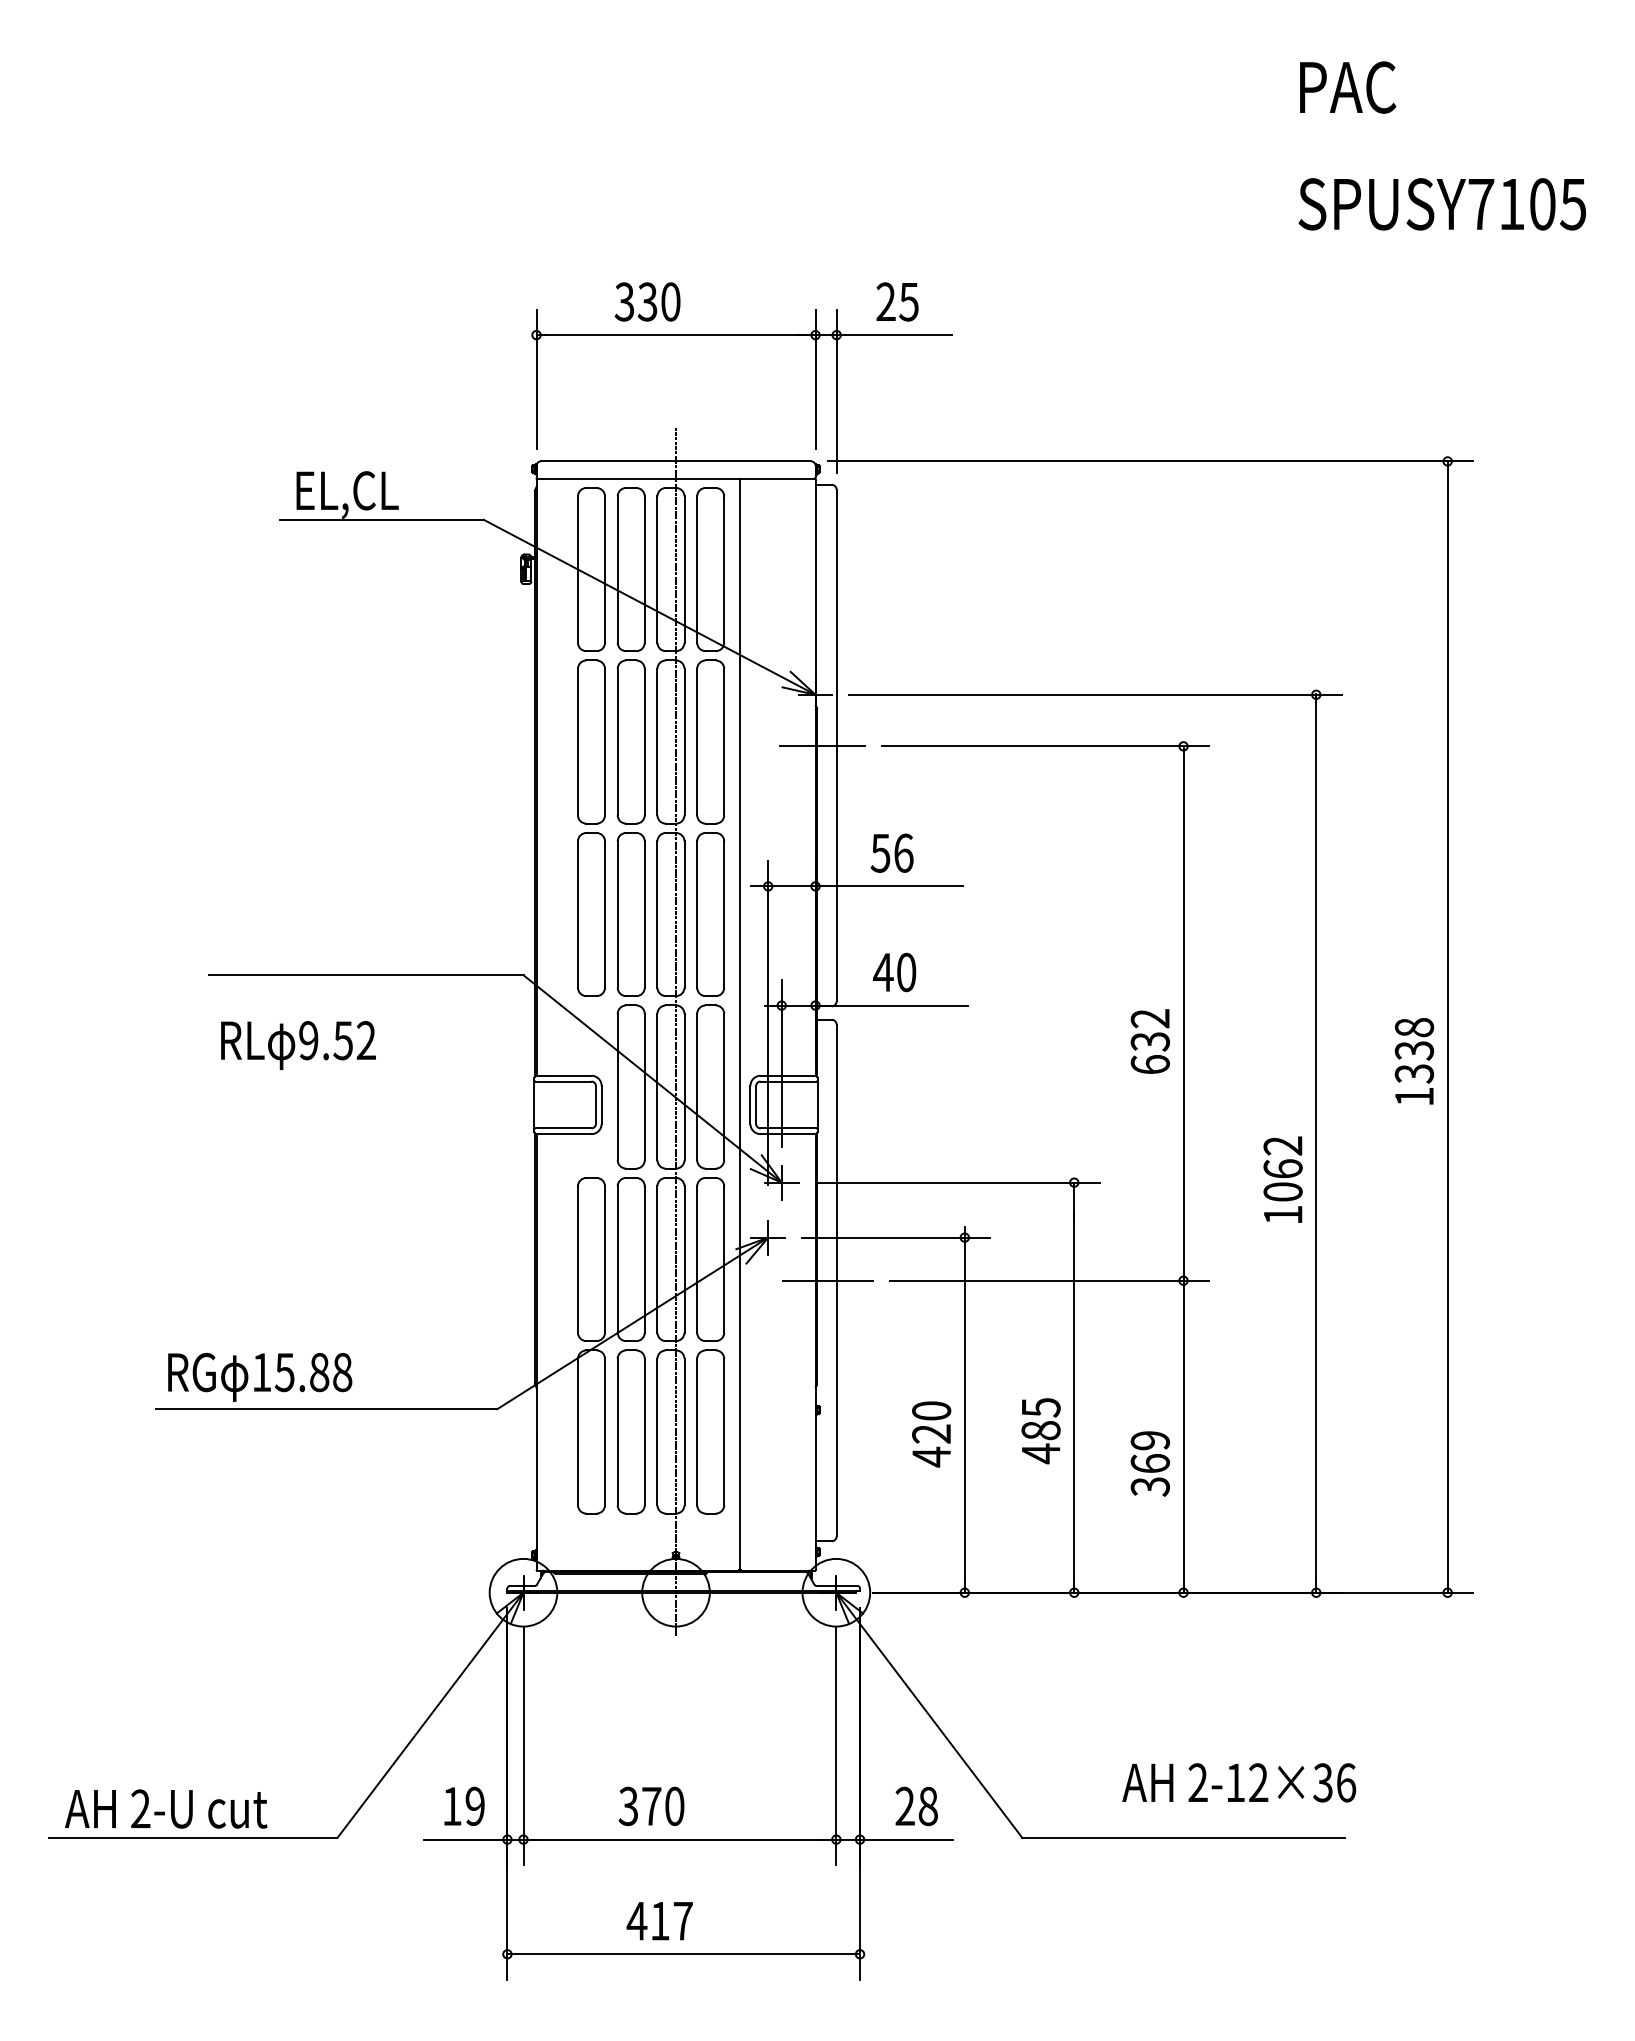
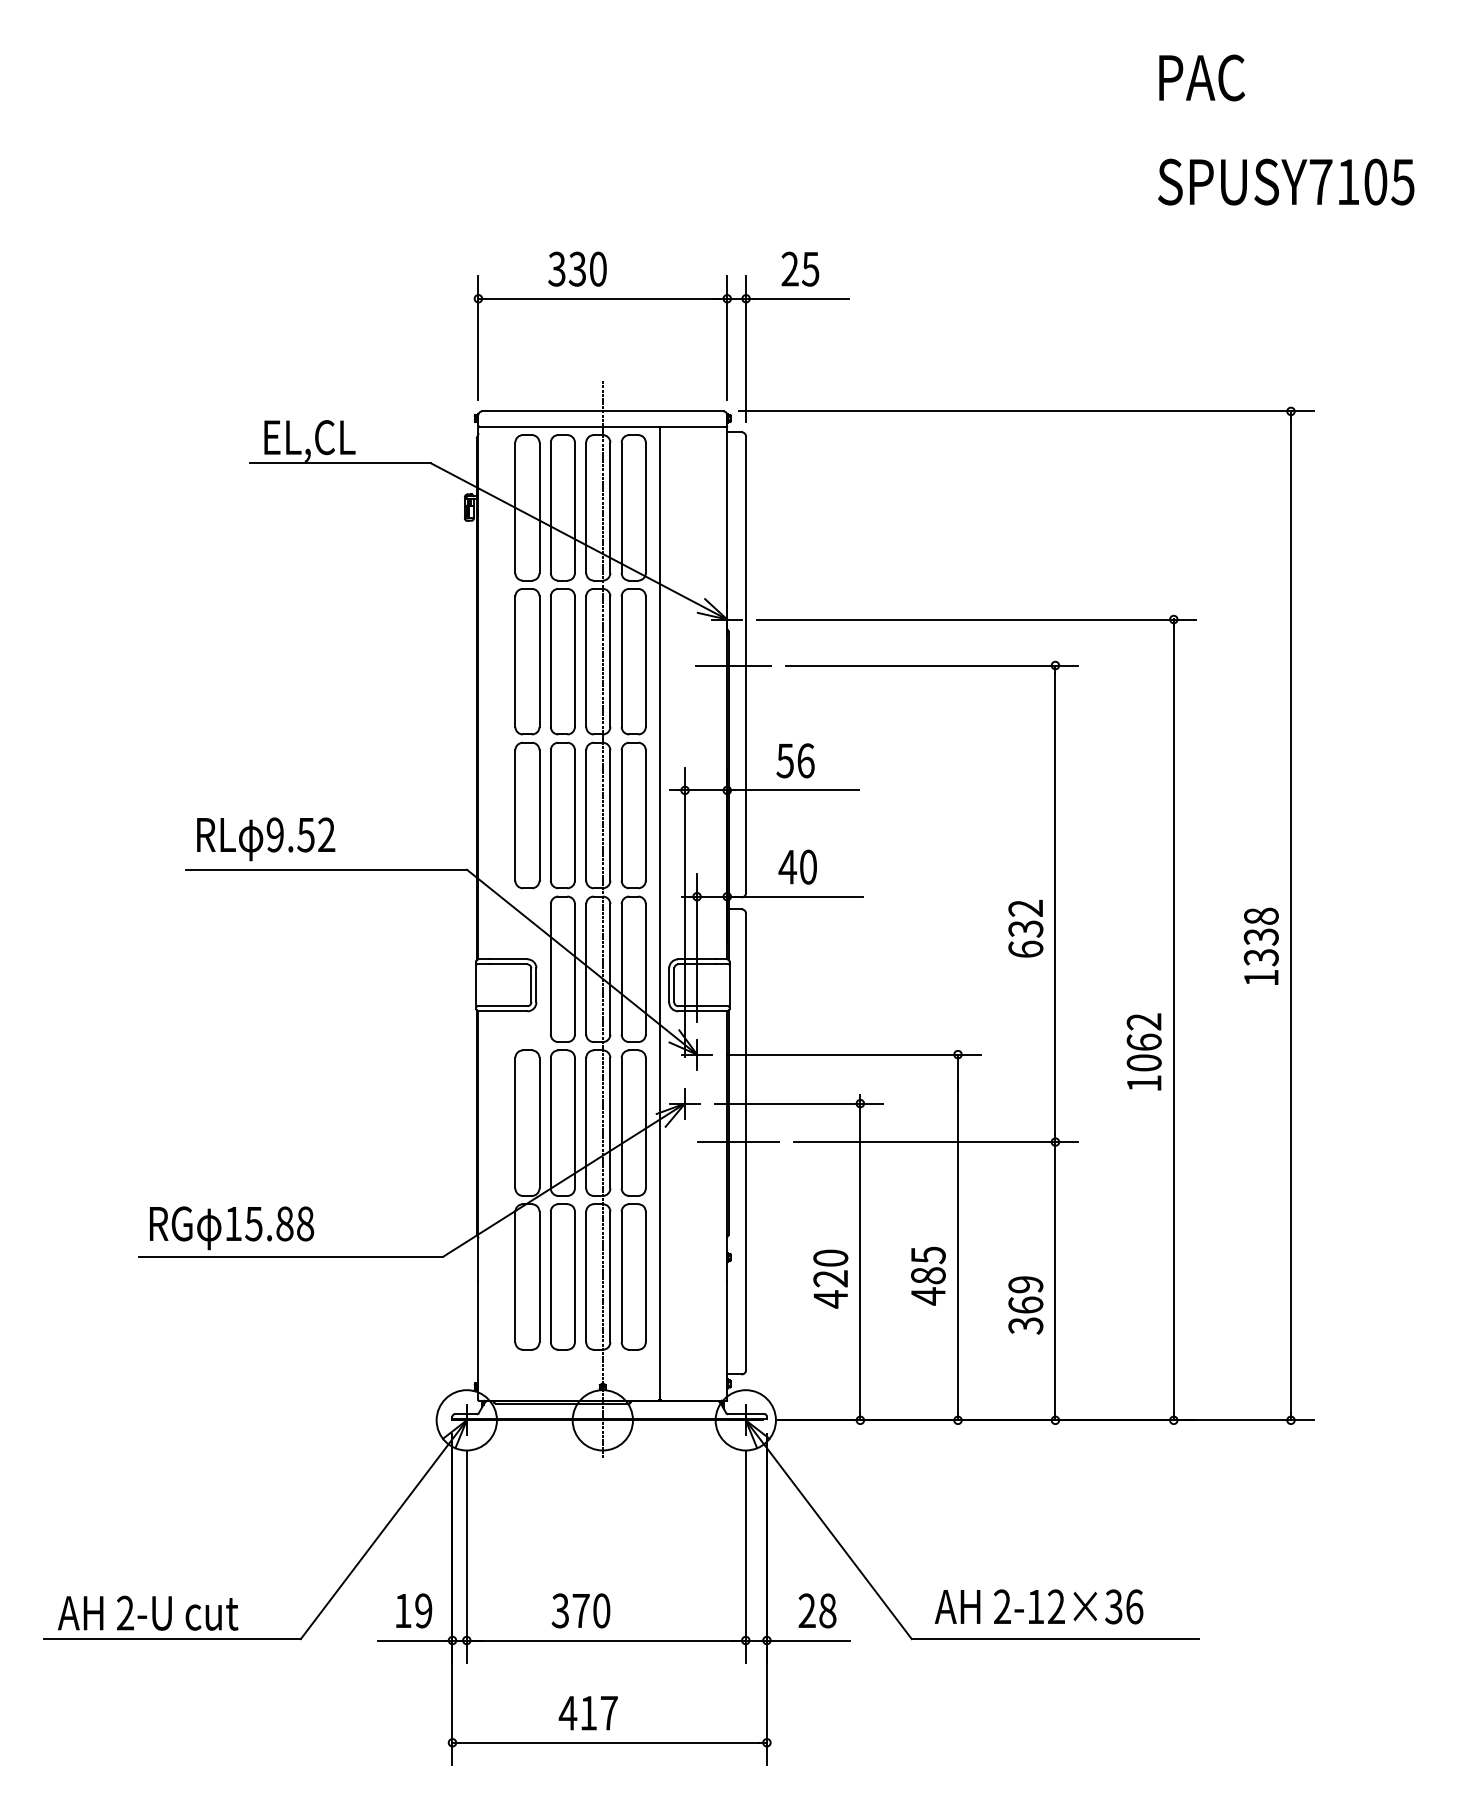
text: (298, 1045) -> (266, 839), moved
text: (1238, 1782) -> (1038, 1606), moved

